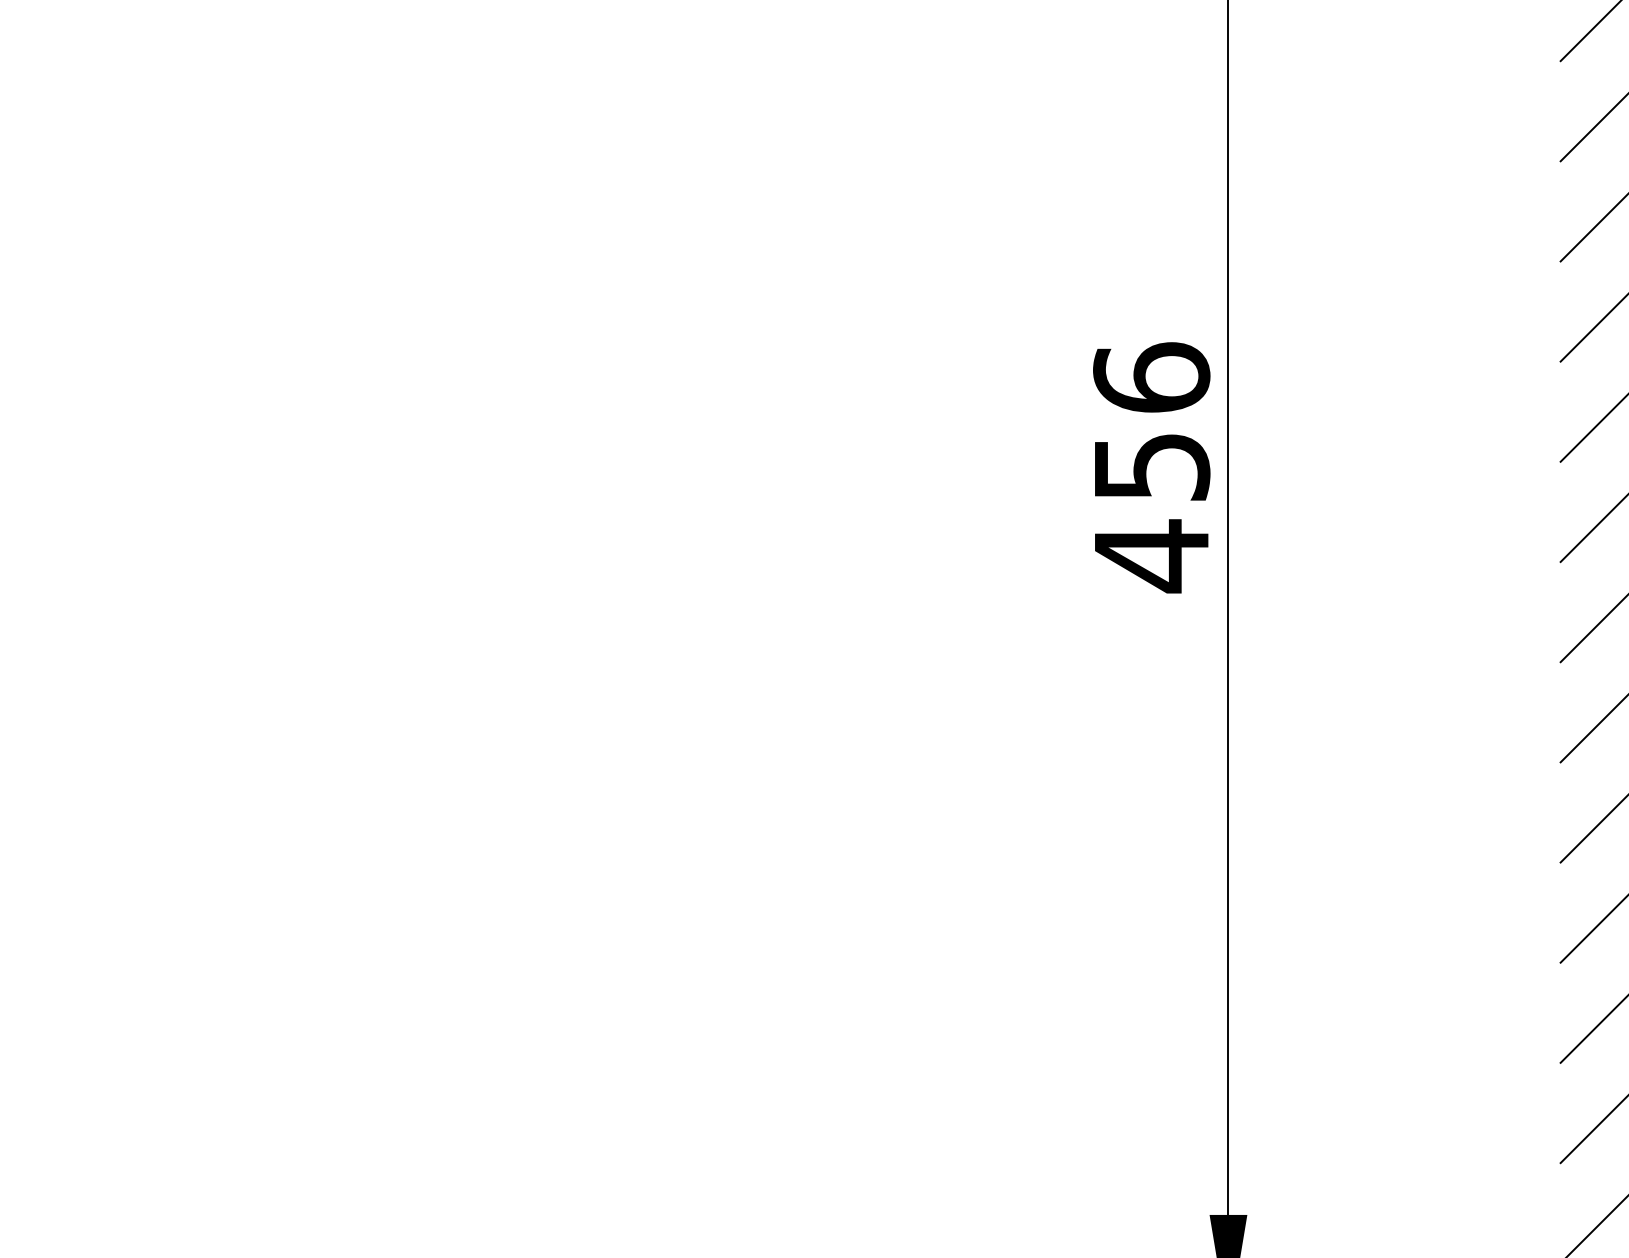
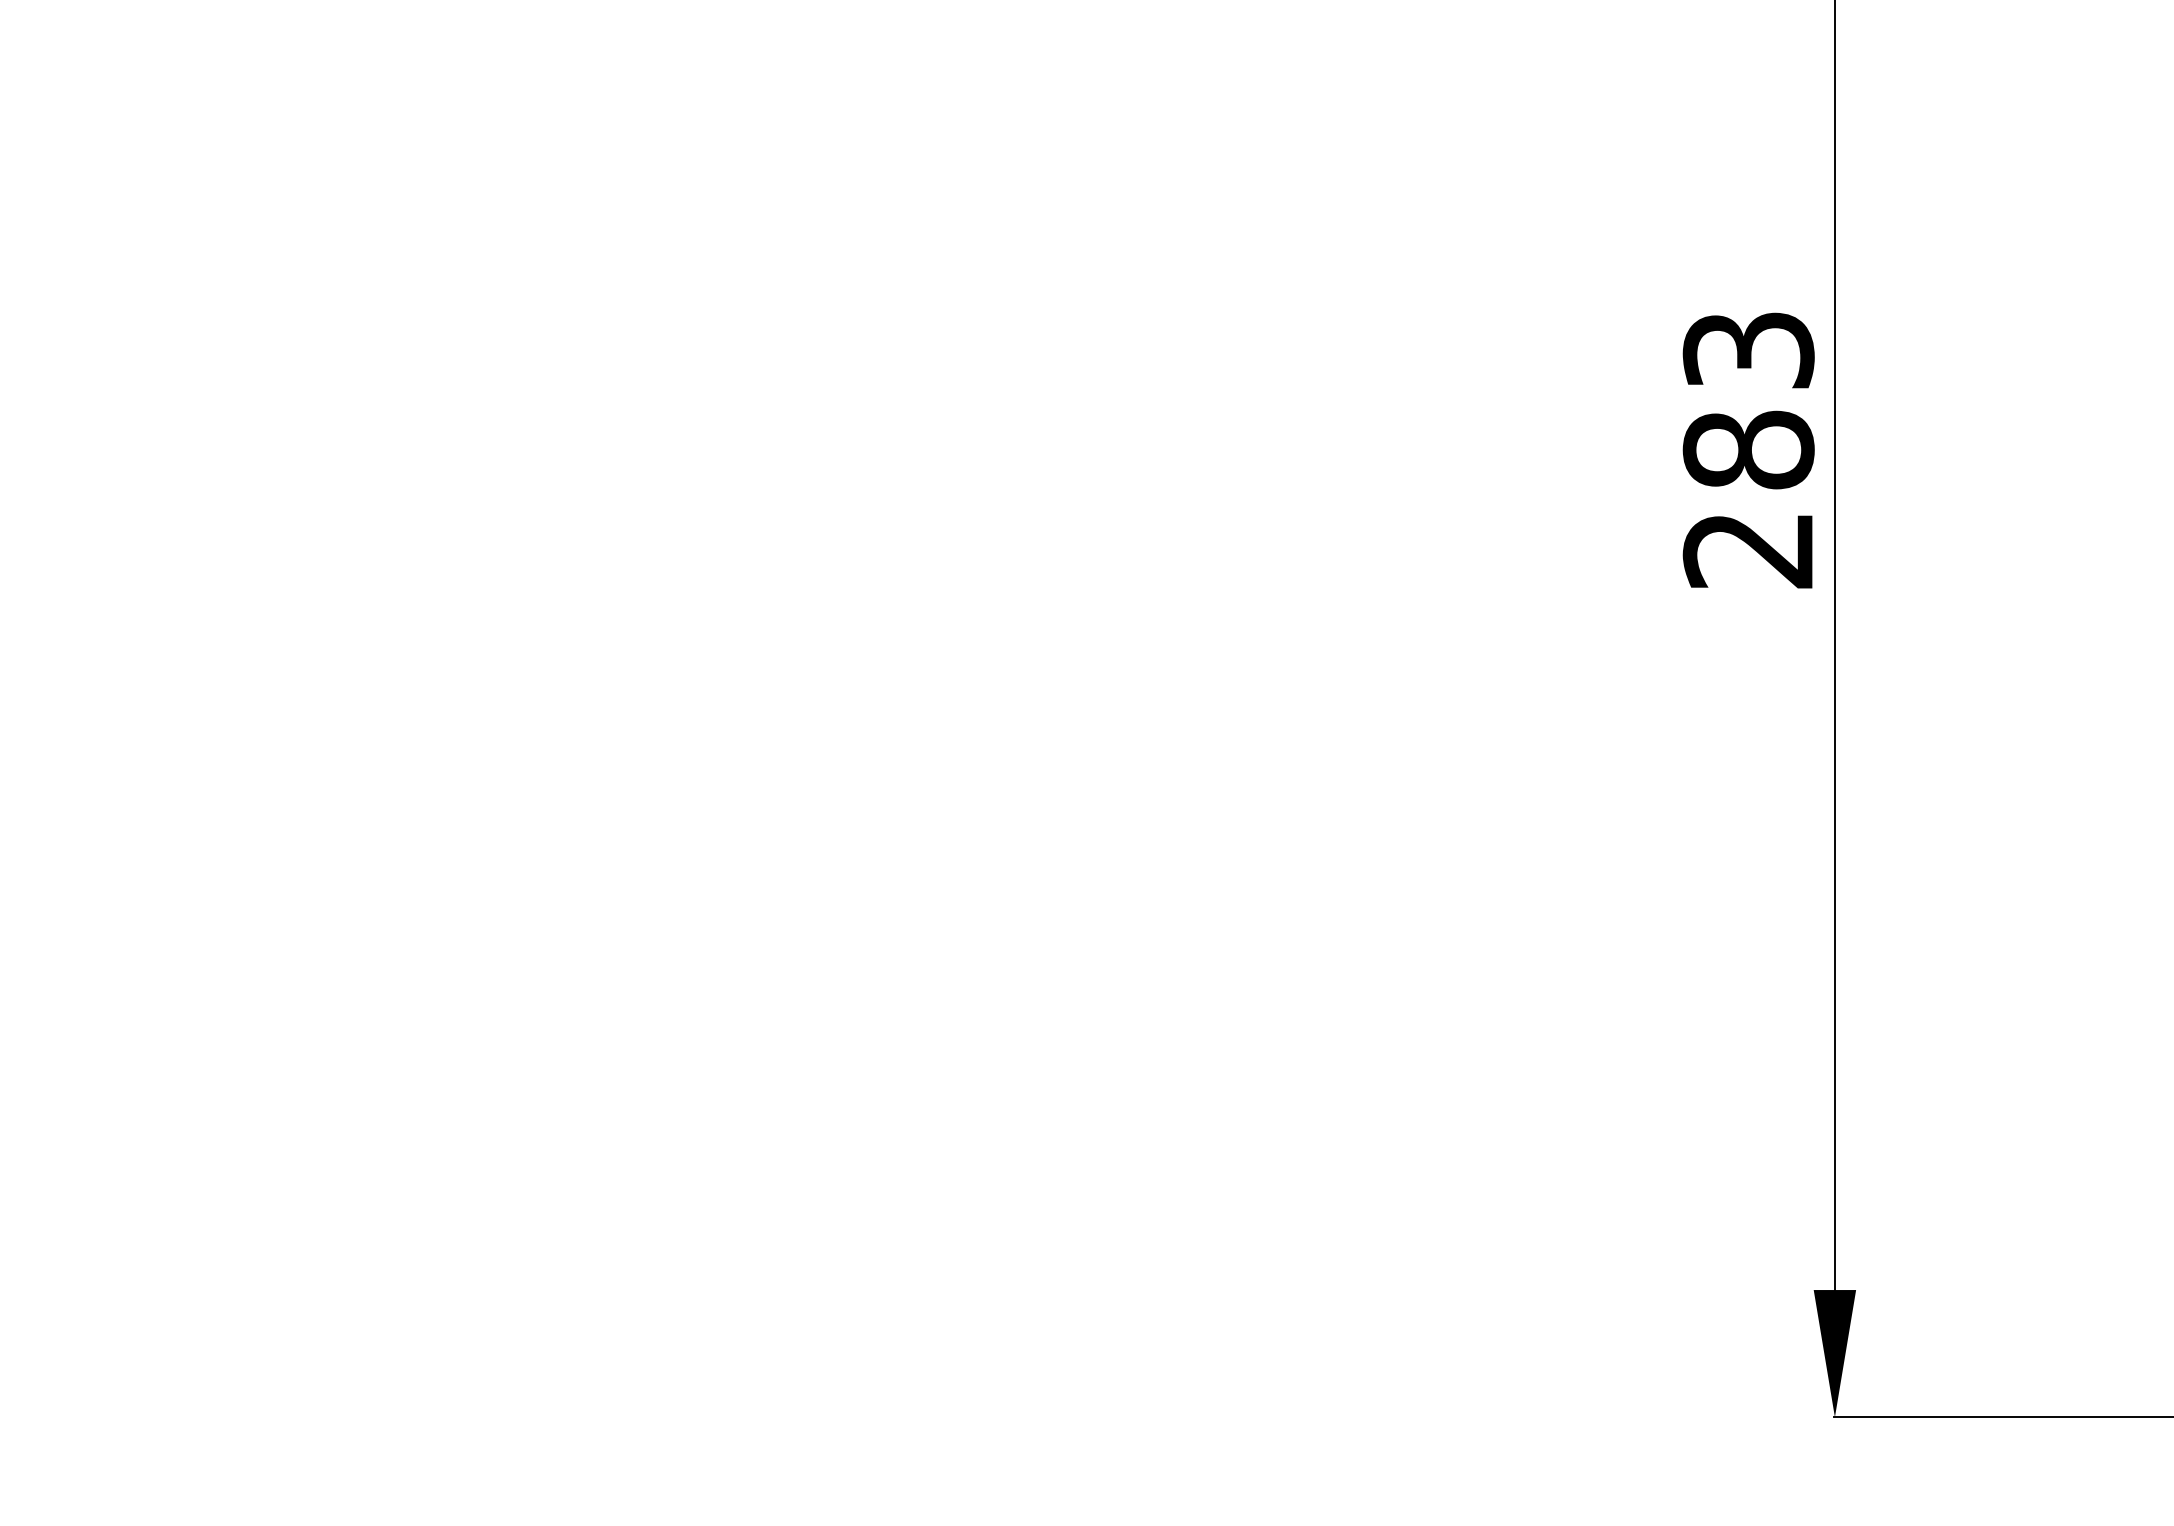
text: (1151, 468) -> (1748, 451), 456 -> 283

